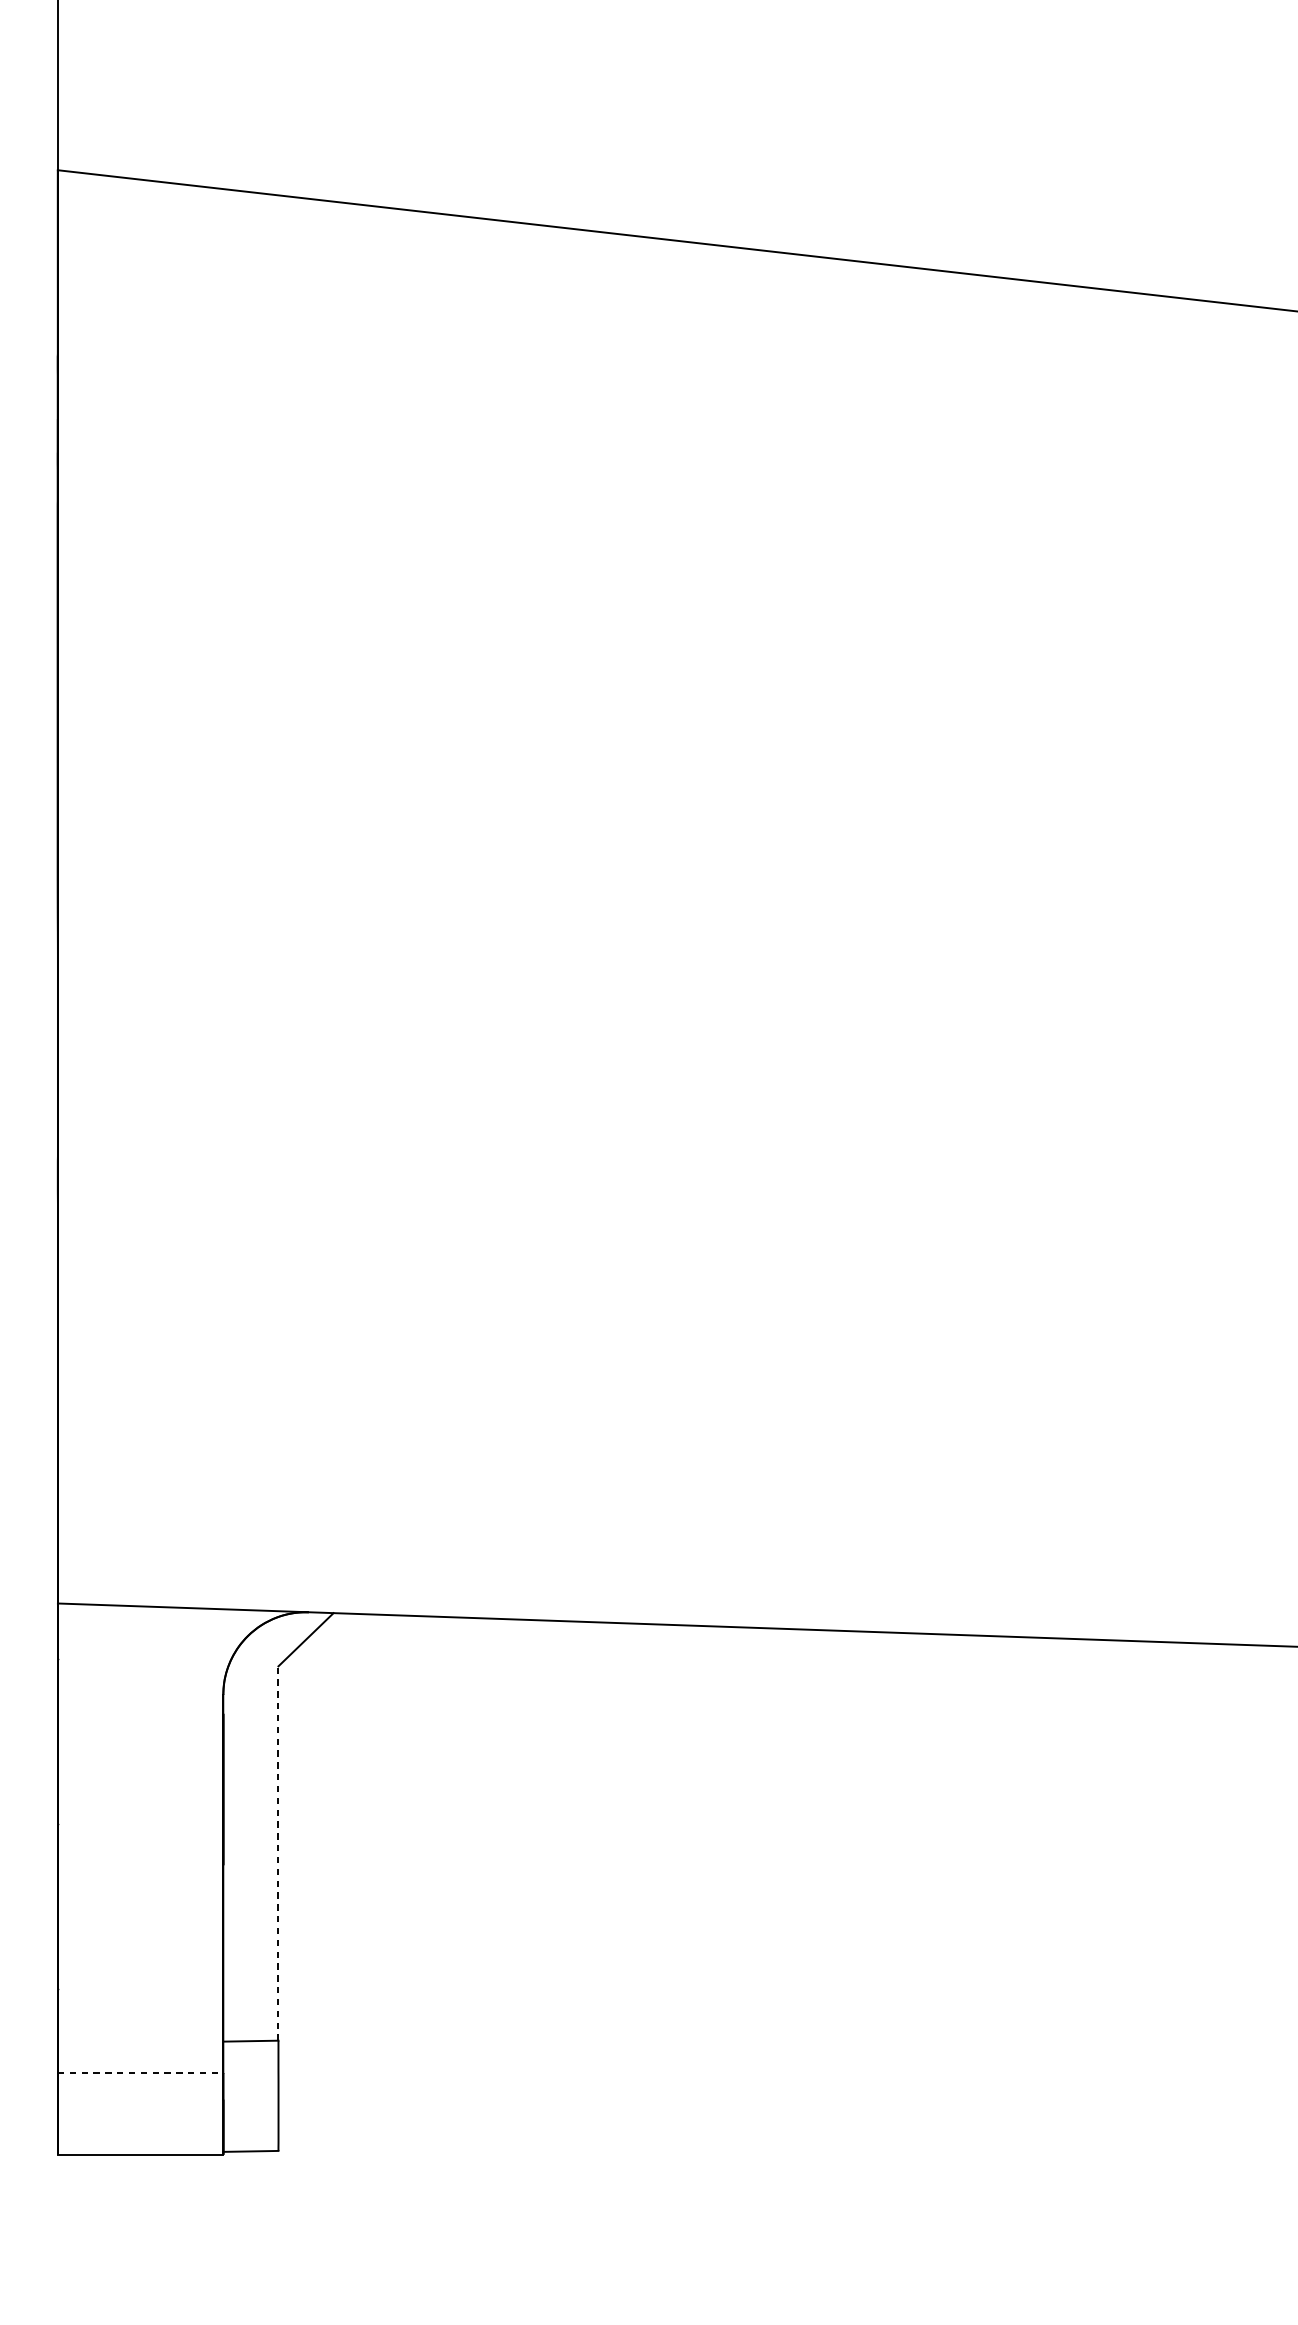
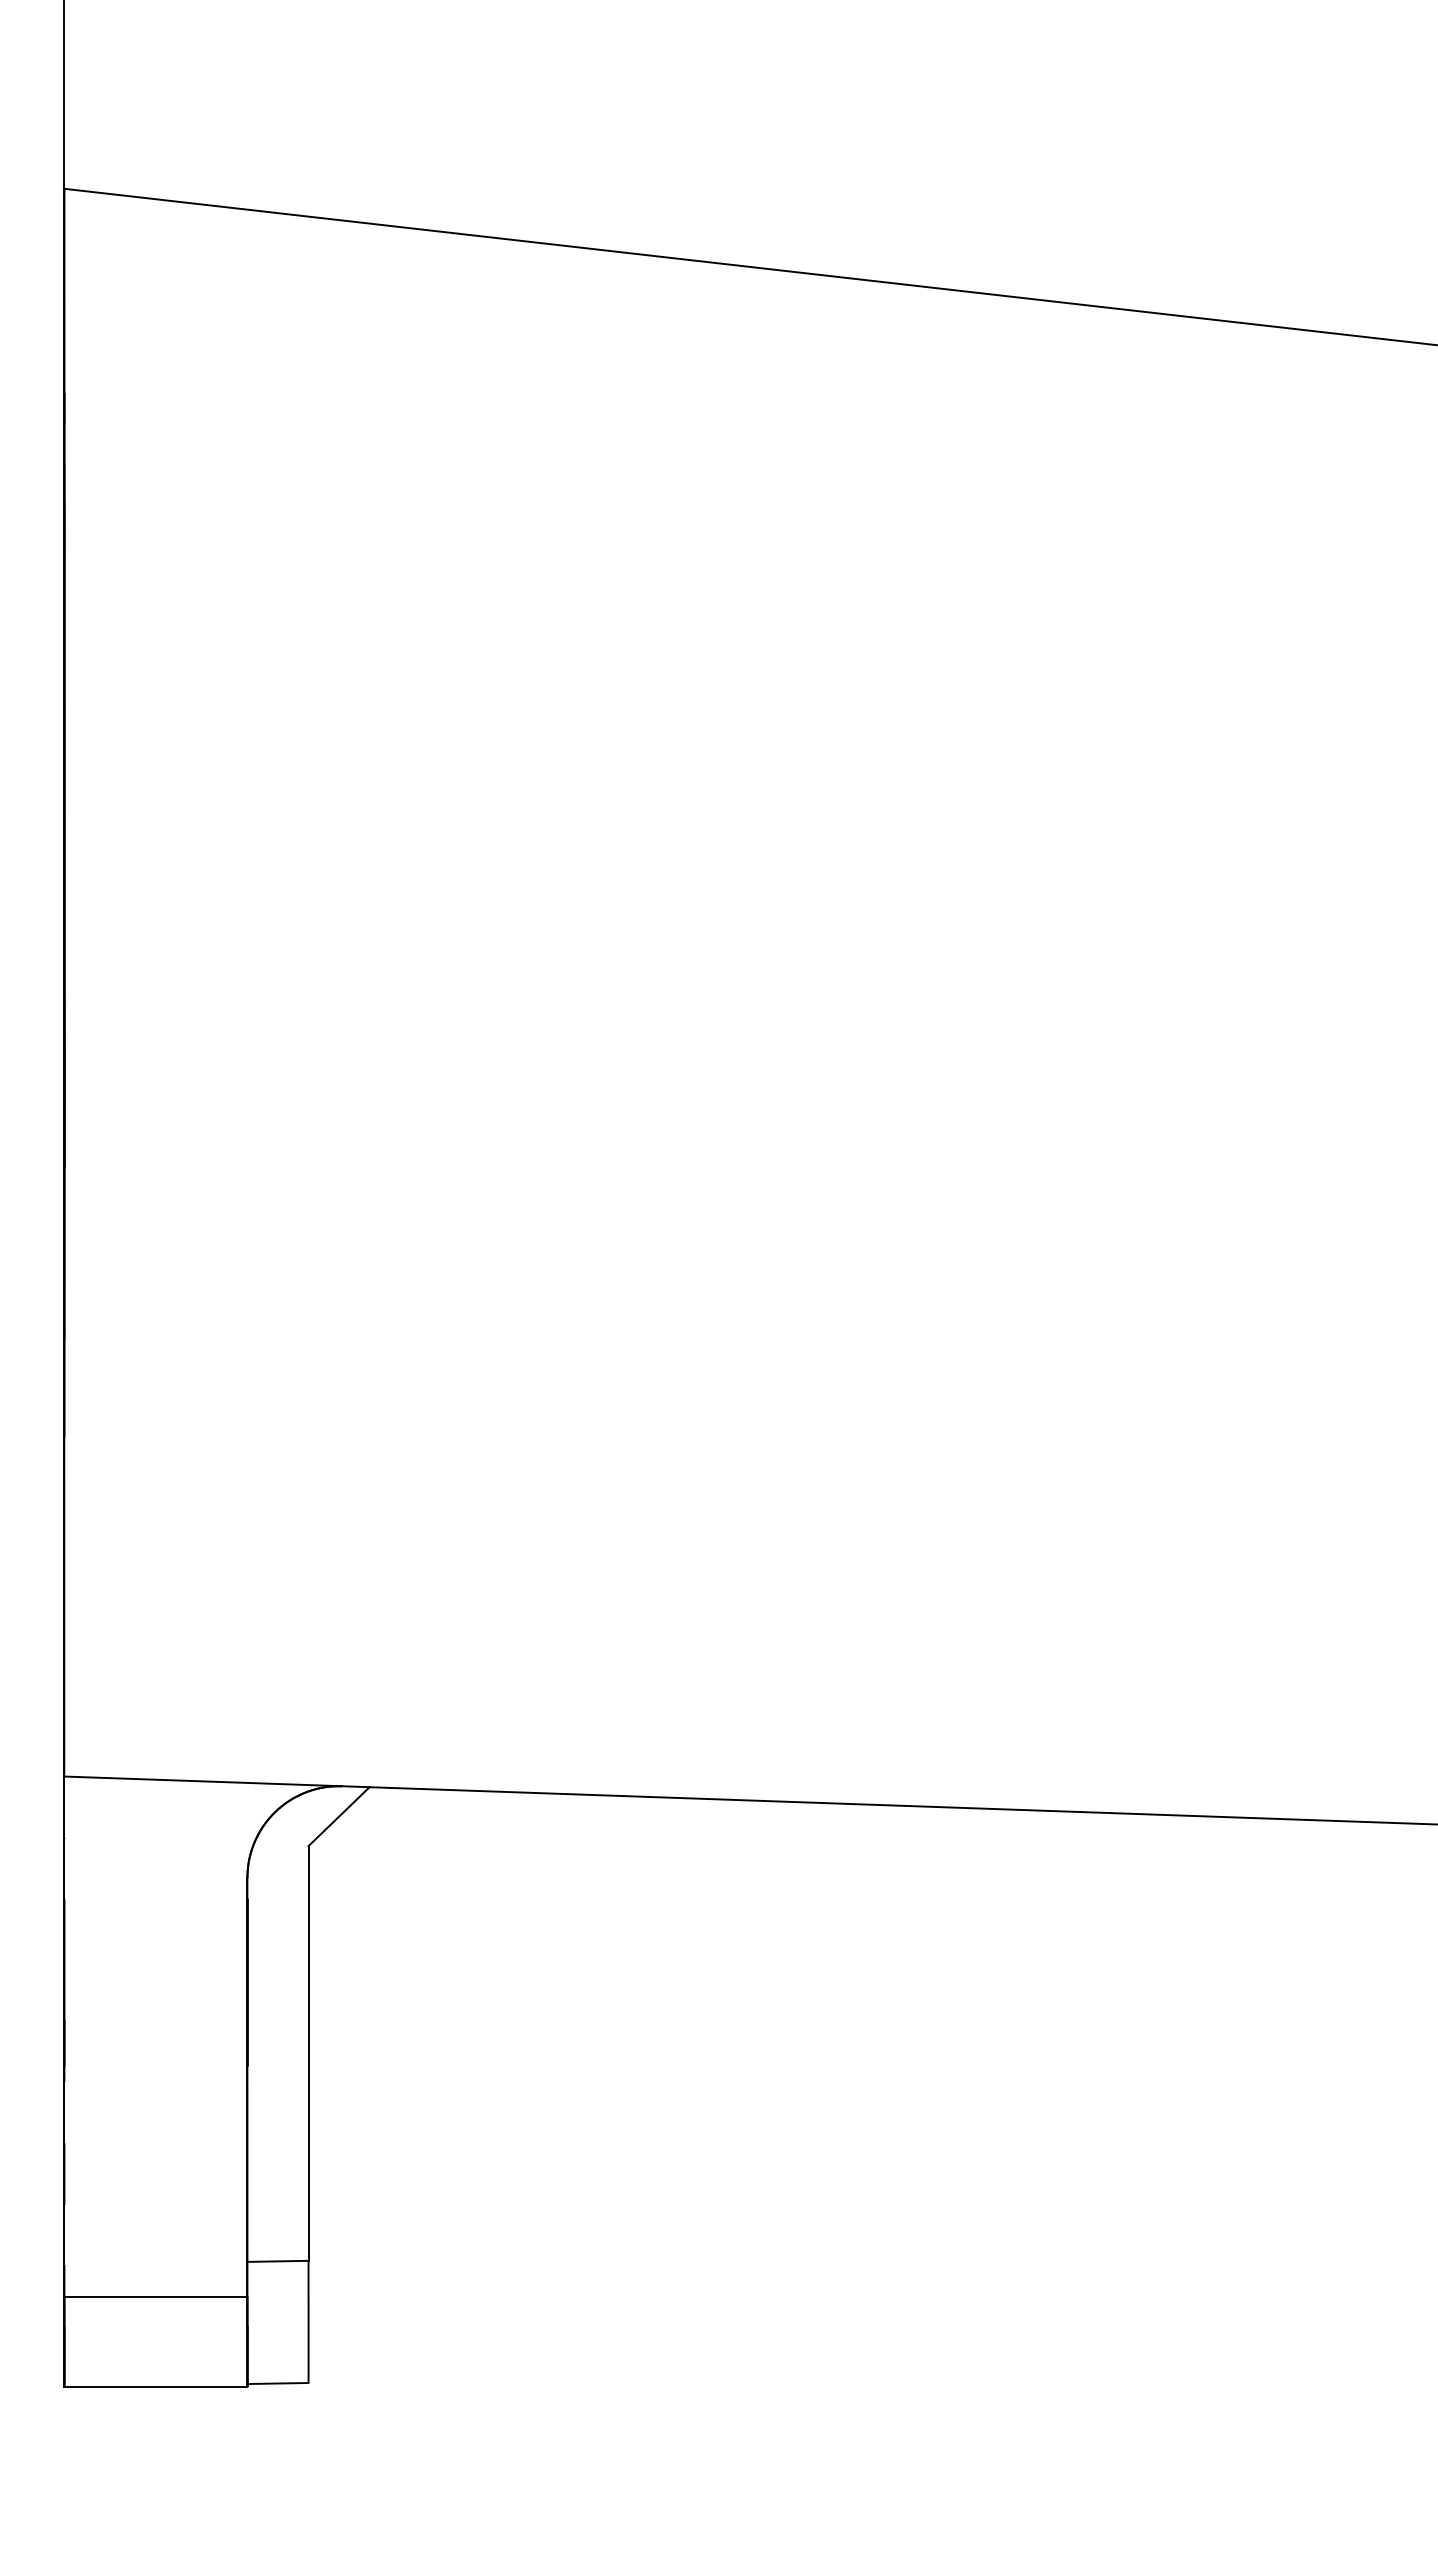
line: (278, 1853) -> (308, 2053), dashed -> solid
line: (140, 2072) -> (155, 2296), dashed -> solid

